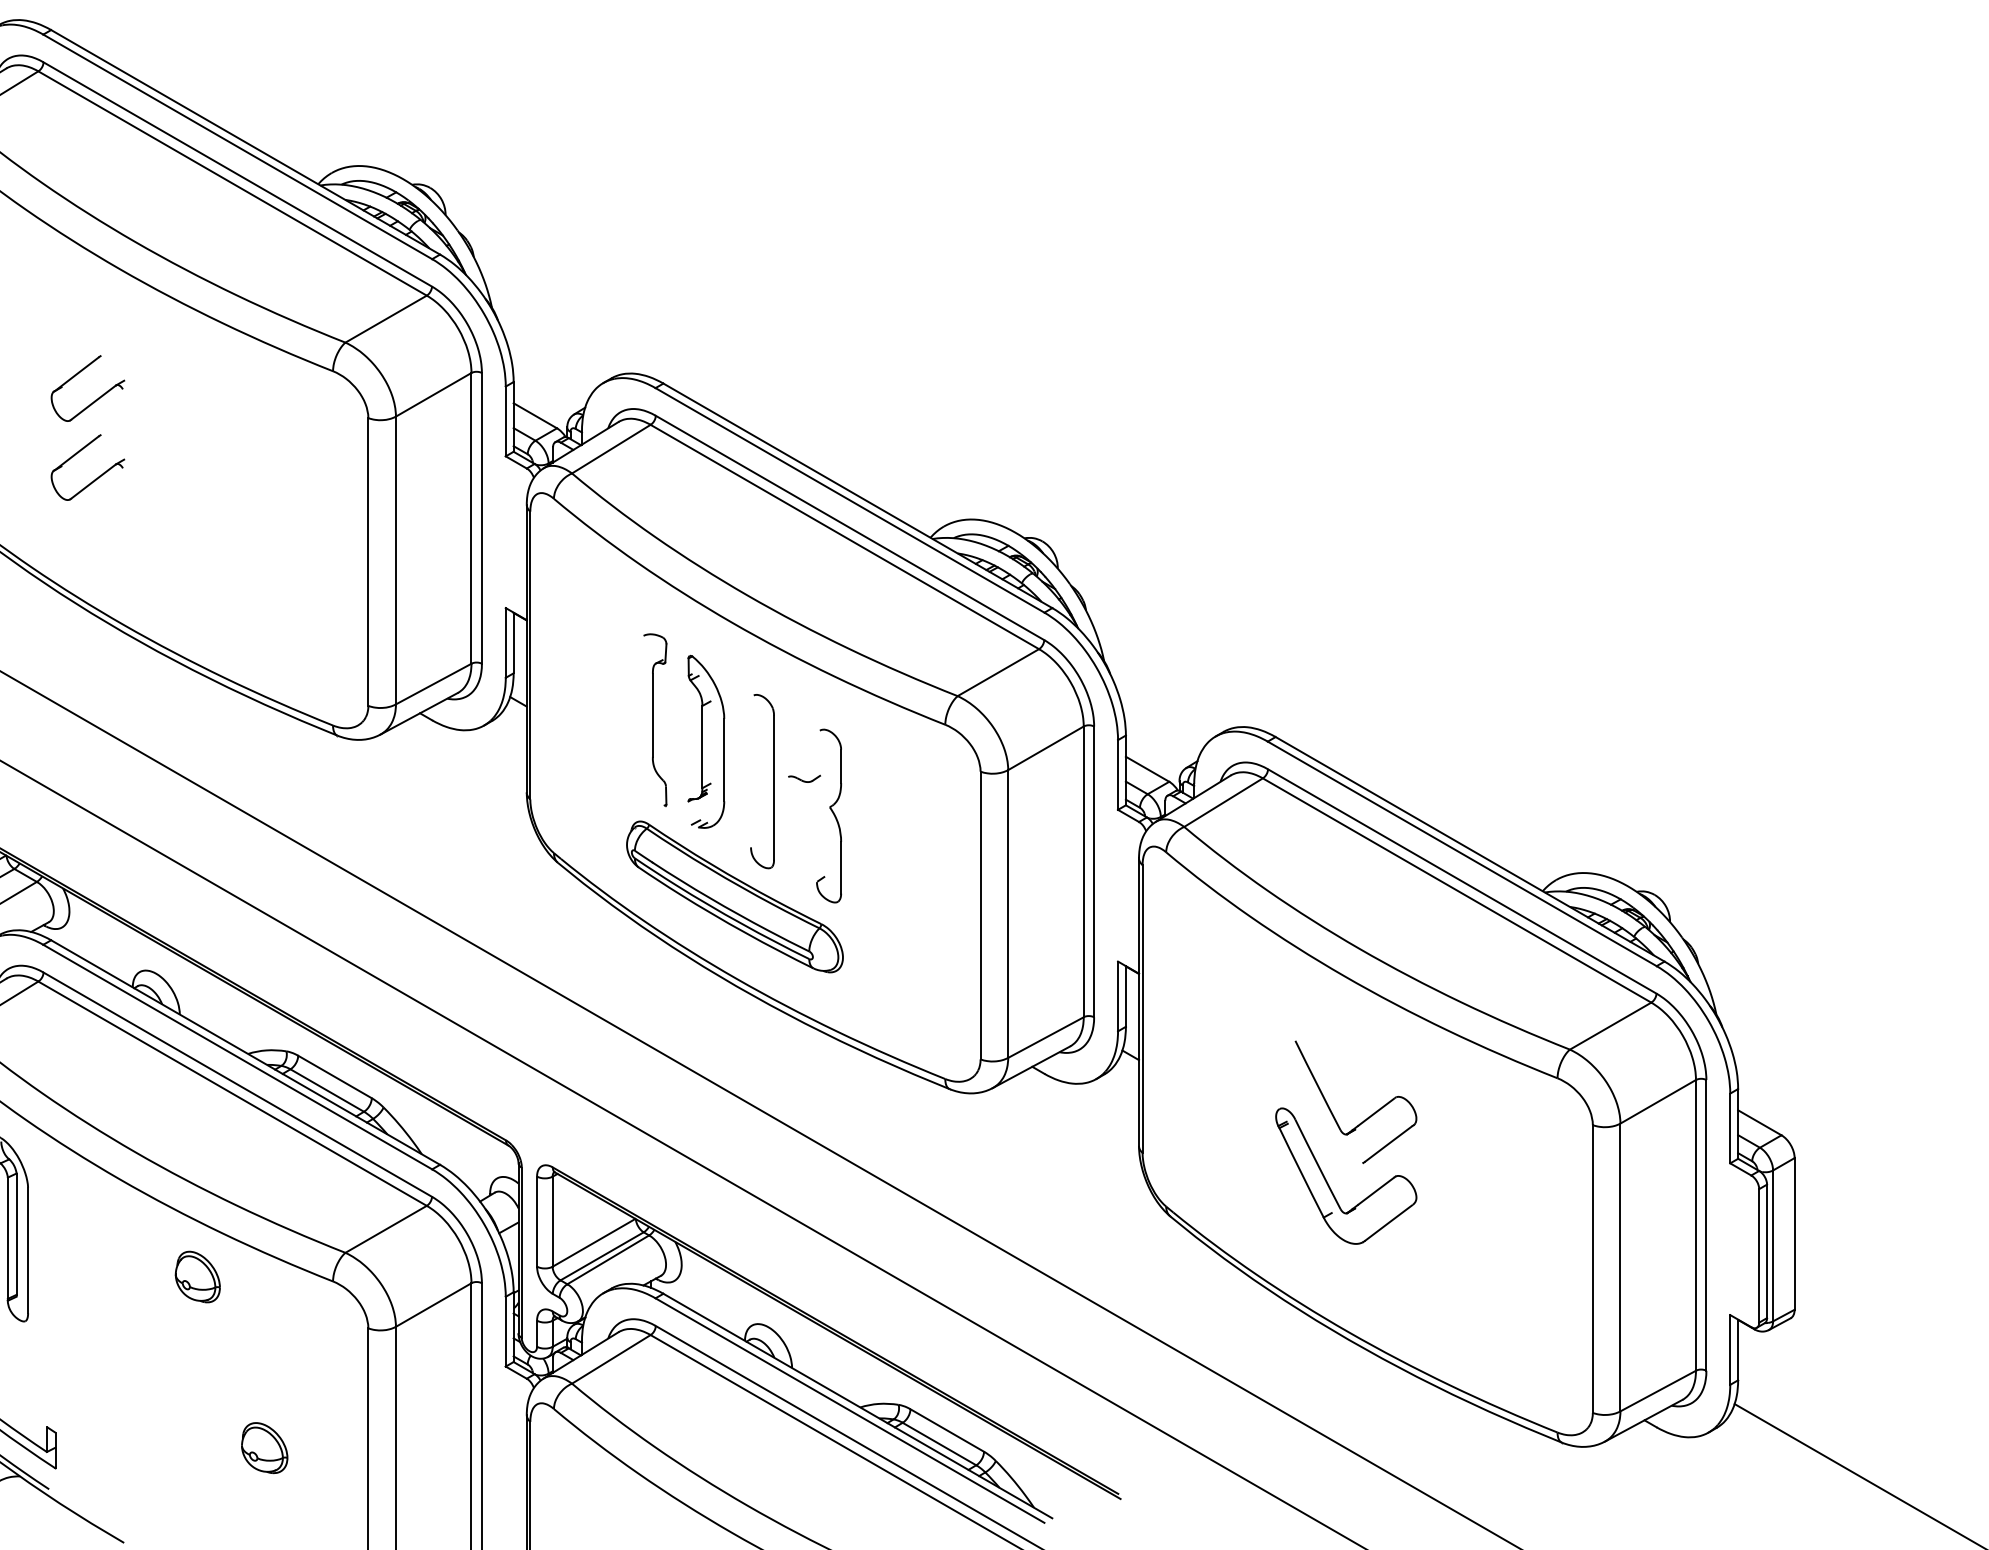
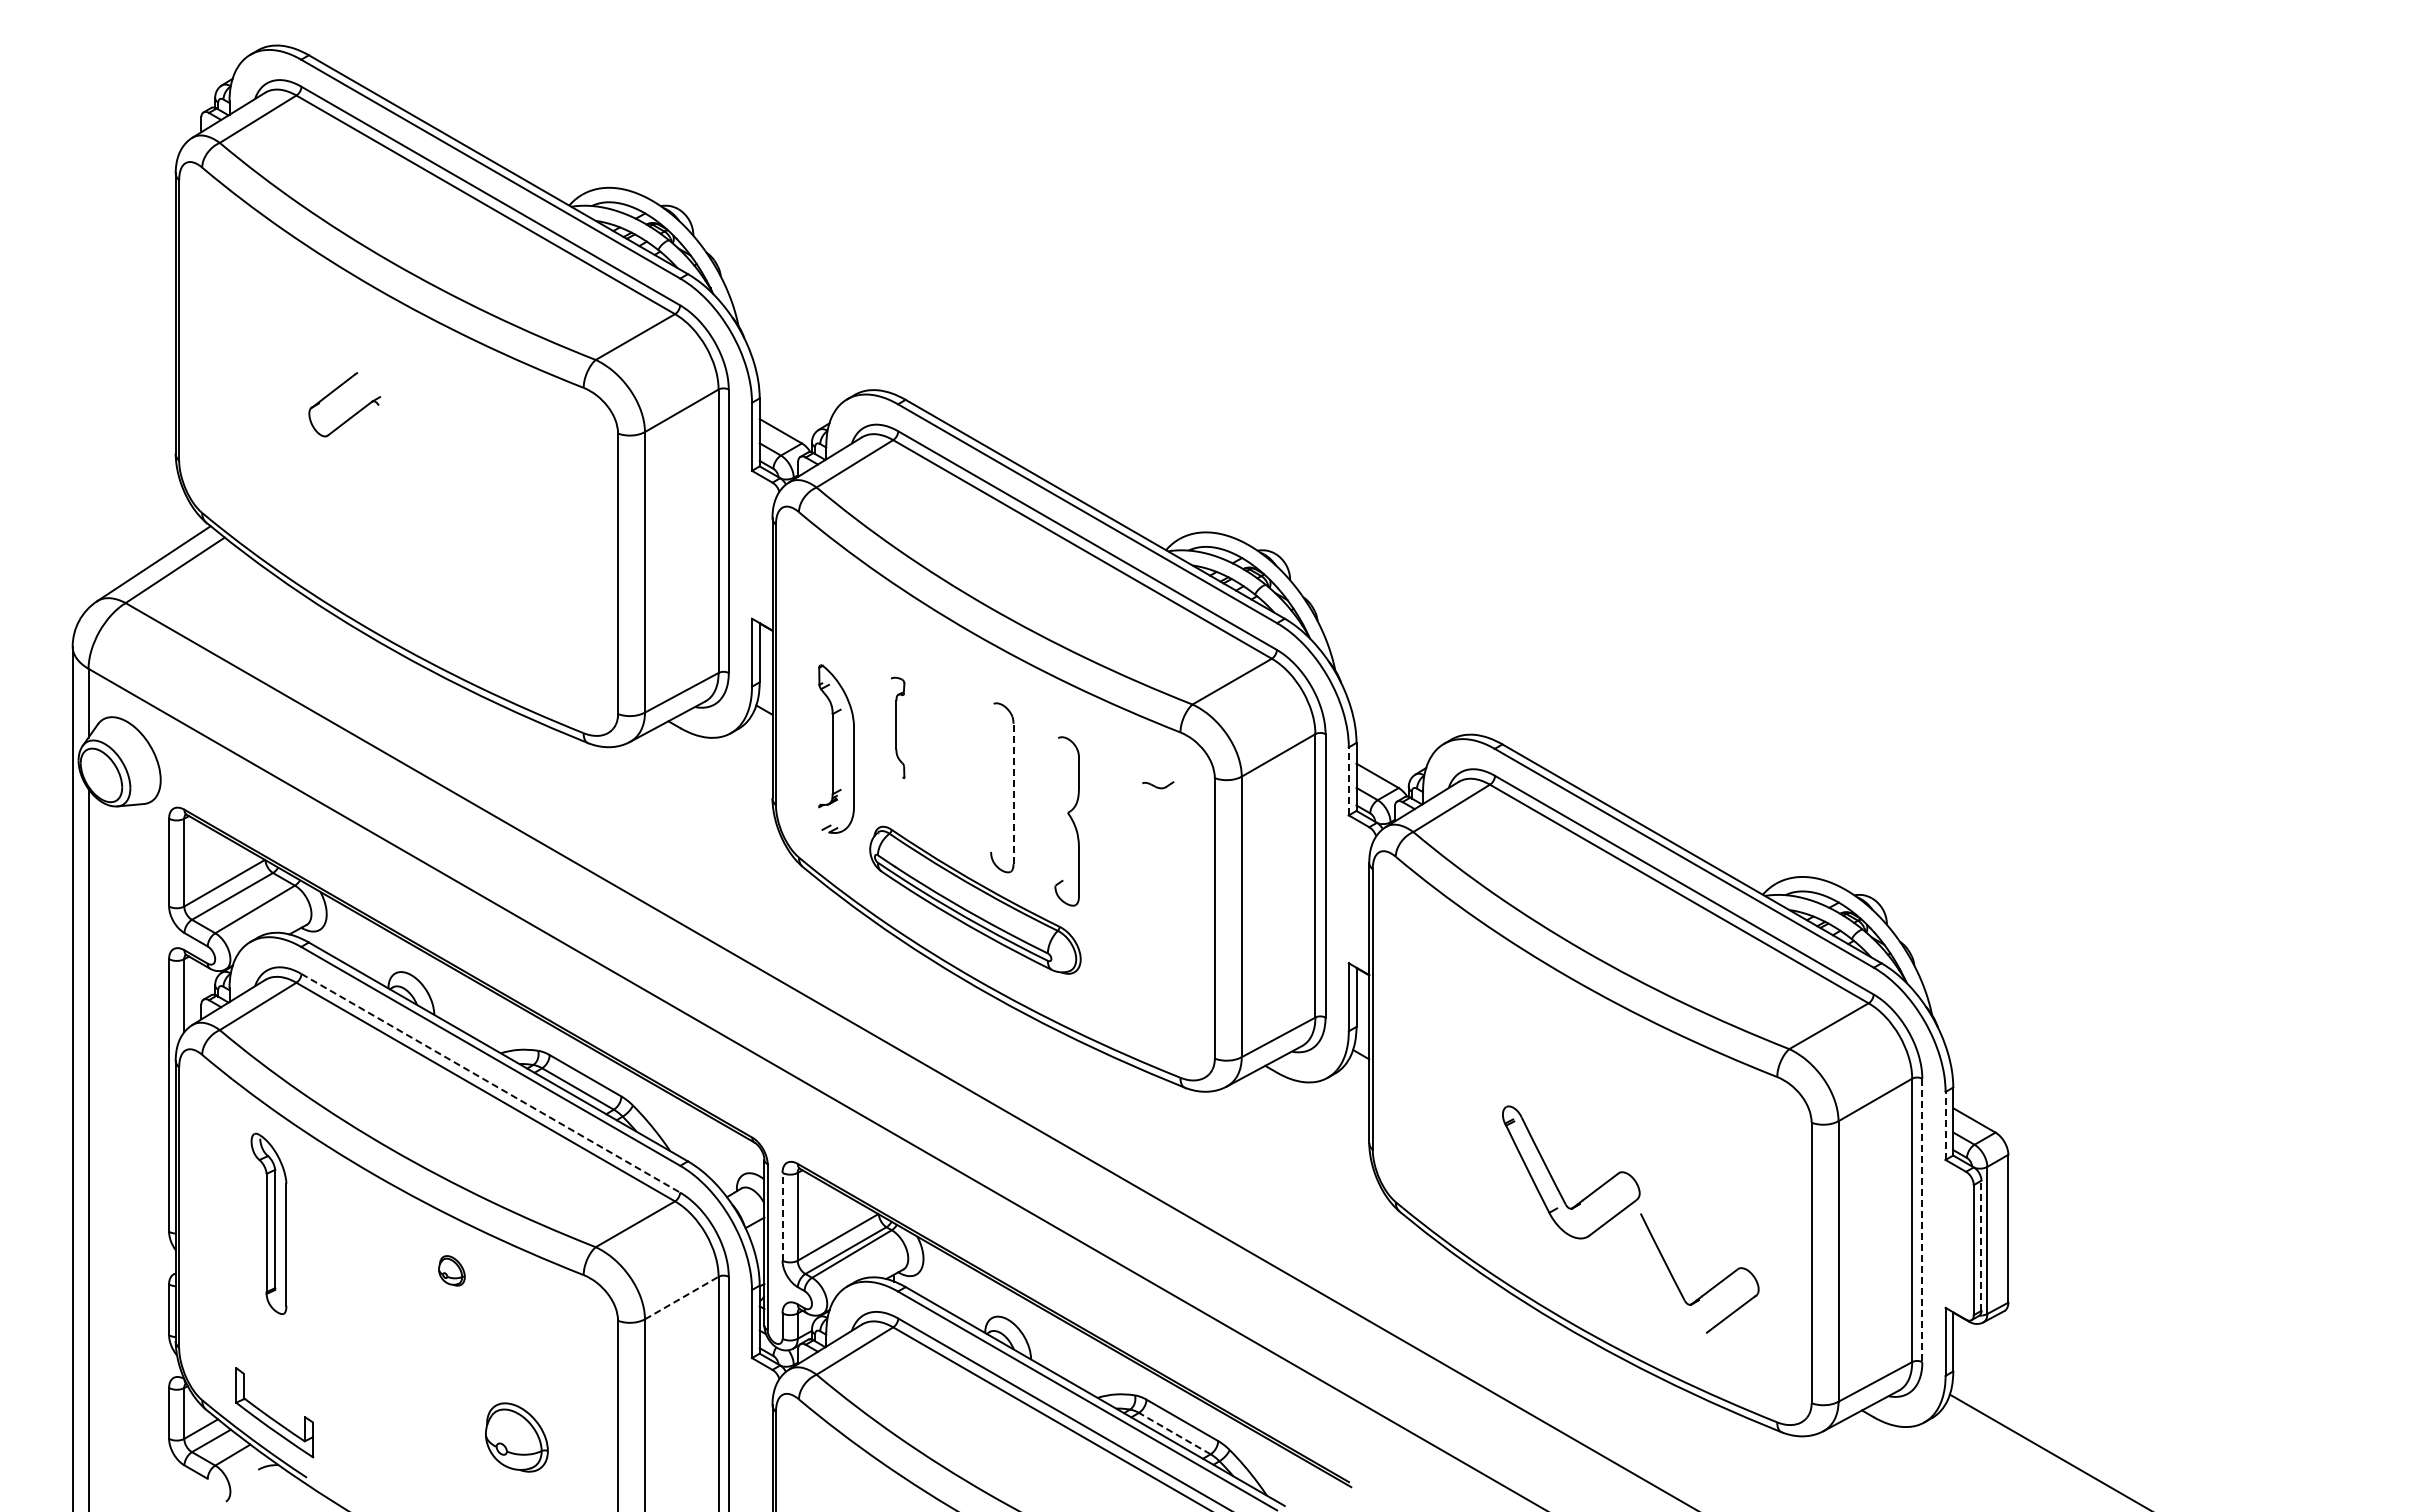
part: (93, 479) -> (350, 493), removed
part: (655, 719) -> (897, 727), size x0.6
part: (706, 741) -> (836, 748), moved
line: (1117, 774) -> (1348, 780), solid -> dashed
part: (804, 779) -> (1158, 785), moved
line: (774, 787) -> (1013, 793), solid -> dashed
line: (237, 1084) -> (490, 1083), solid -> dashed
part: (1366, 1117) -> (1710, 1288), moved
line: (1730, 1127) -> (1945, 1125), solid -> dashed
line: (537, 1221) -> (782, 1216), solid -> dashed
line: (1706, 1225) -> (1922, 1220), solid -> dashed
line: (1767, 1251) -> (1981, 1245), solid -> dashed
part: (197, 1276) -> (451, 1270), size x0.6
line: (434, 1304) -> (682, 1297), solid -> dashed
line: (939, 1443) -> (1174, 1433), solid -> dashed
part: (265, 1448) -> (517, 1437), size x1.4

